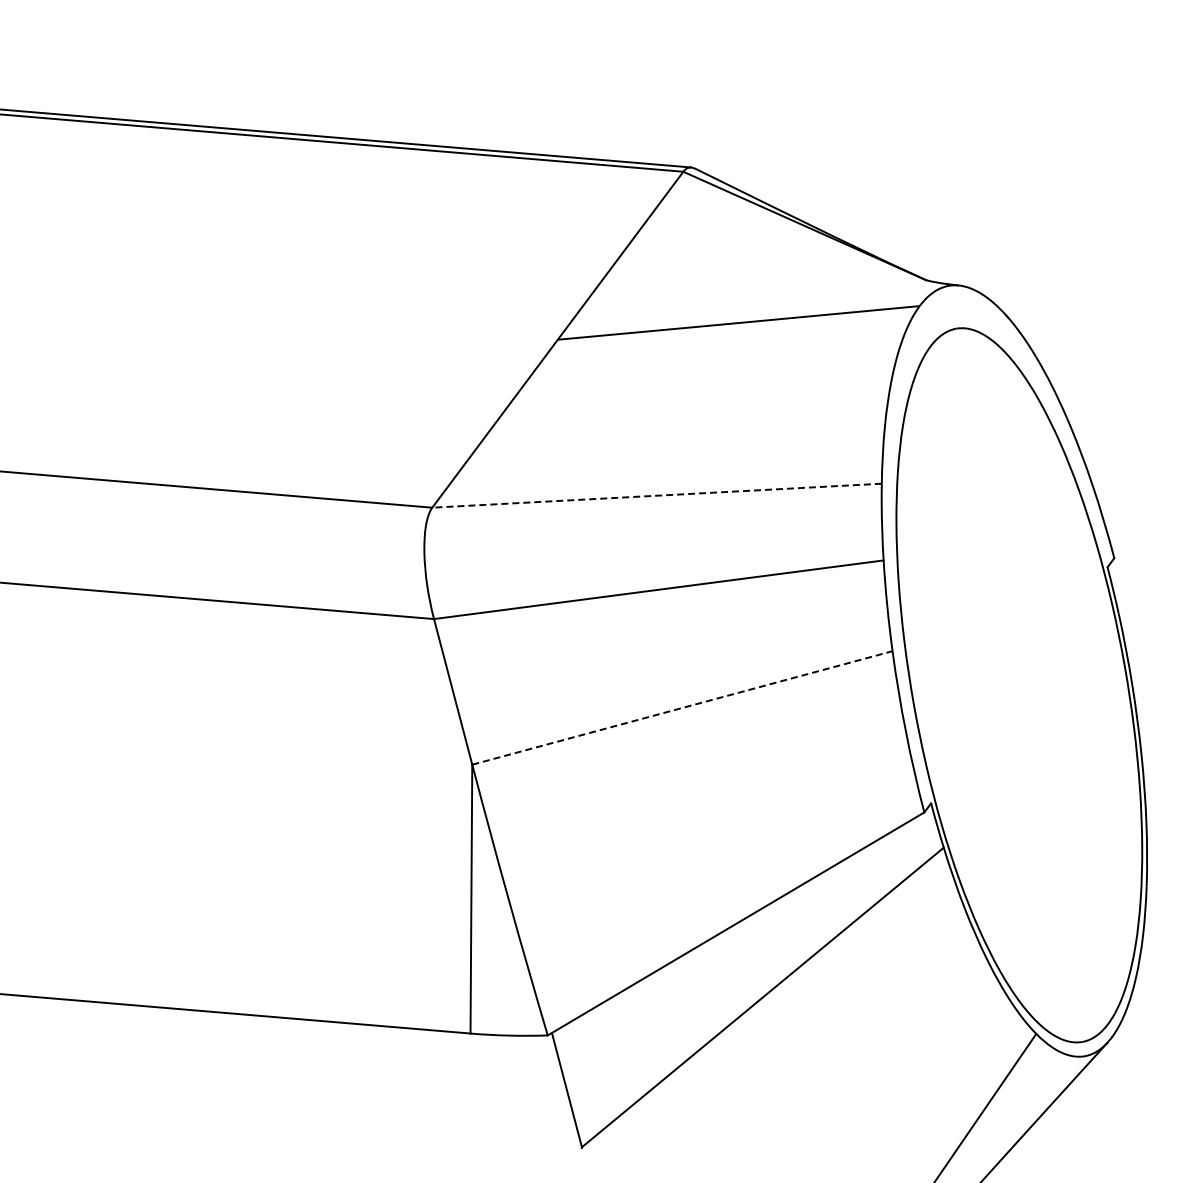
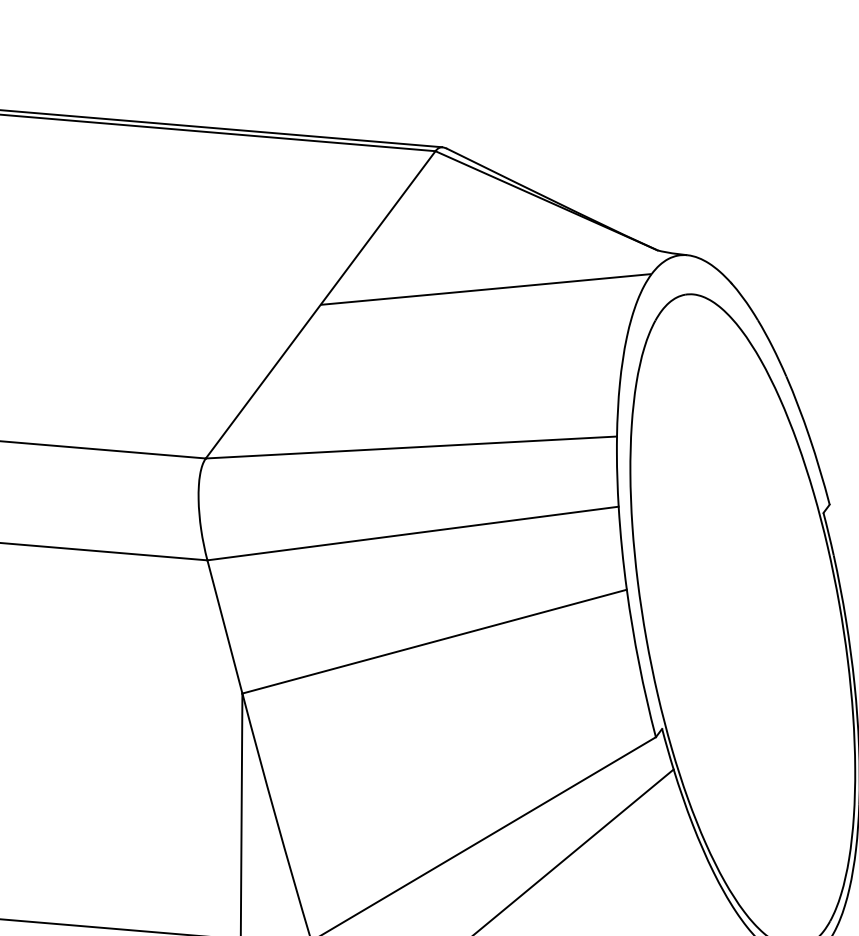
line: (656, 495) -> (410, 447), dashed -> solid
line: (682, 707) -> (434, 641), dashed -> solid

